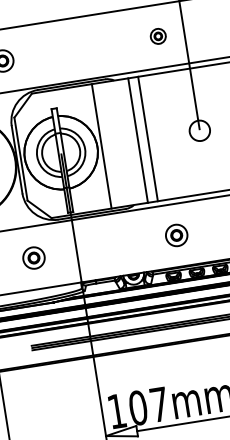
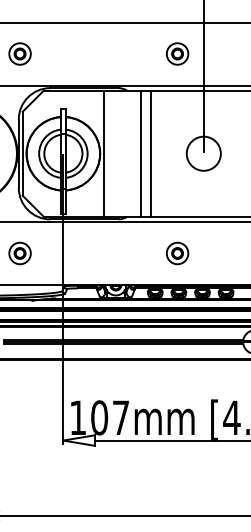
part: (158, 35) -> (177, 53), size x1.43
circle: (199, 130) -> (203, 153), size x1.67
part: (176, 235) -> (177, 253), moved

